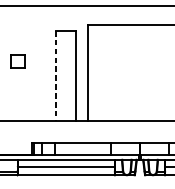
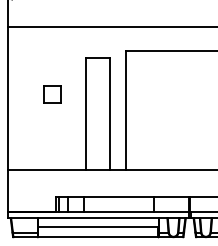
part: (18, 61) -> (52, 94), moved
line: (55, 75) -> (85, 113), dashed -> solid

